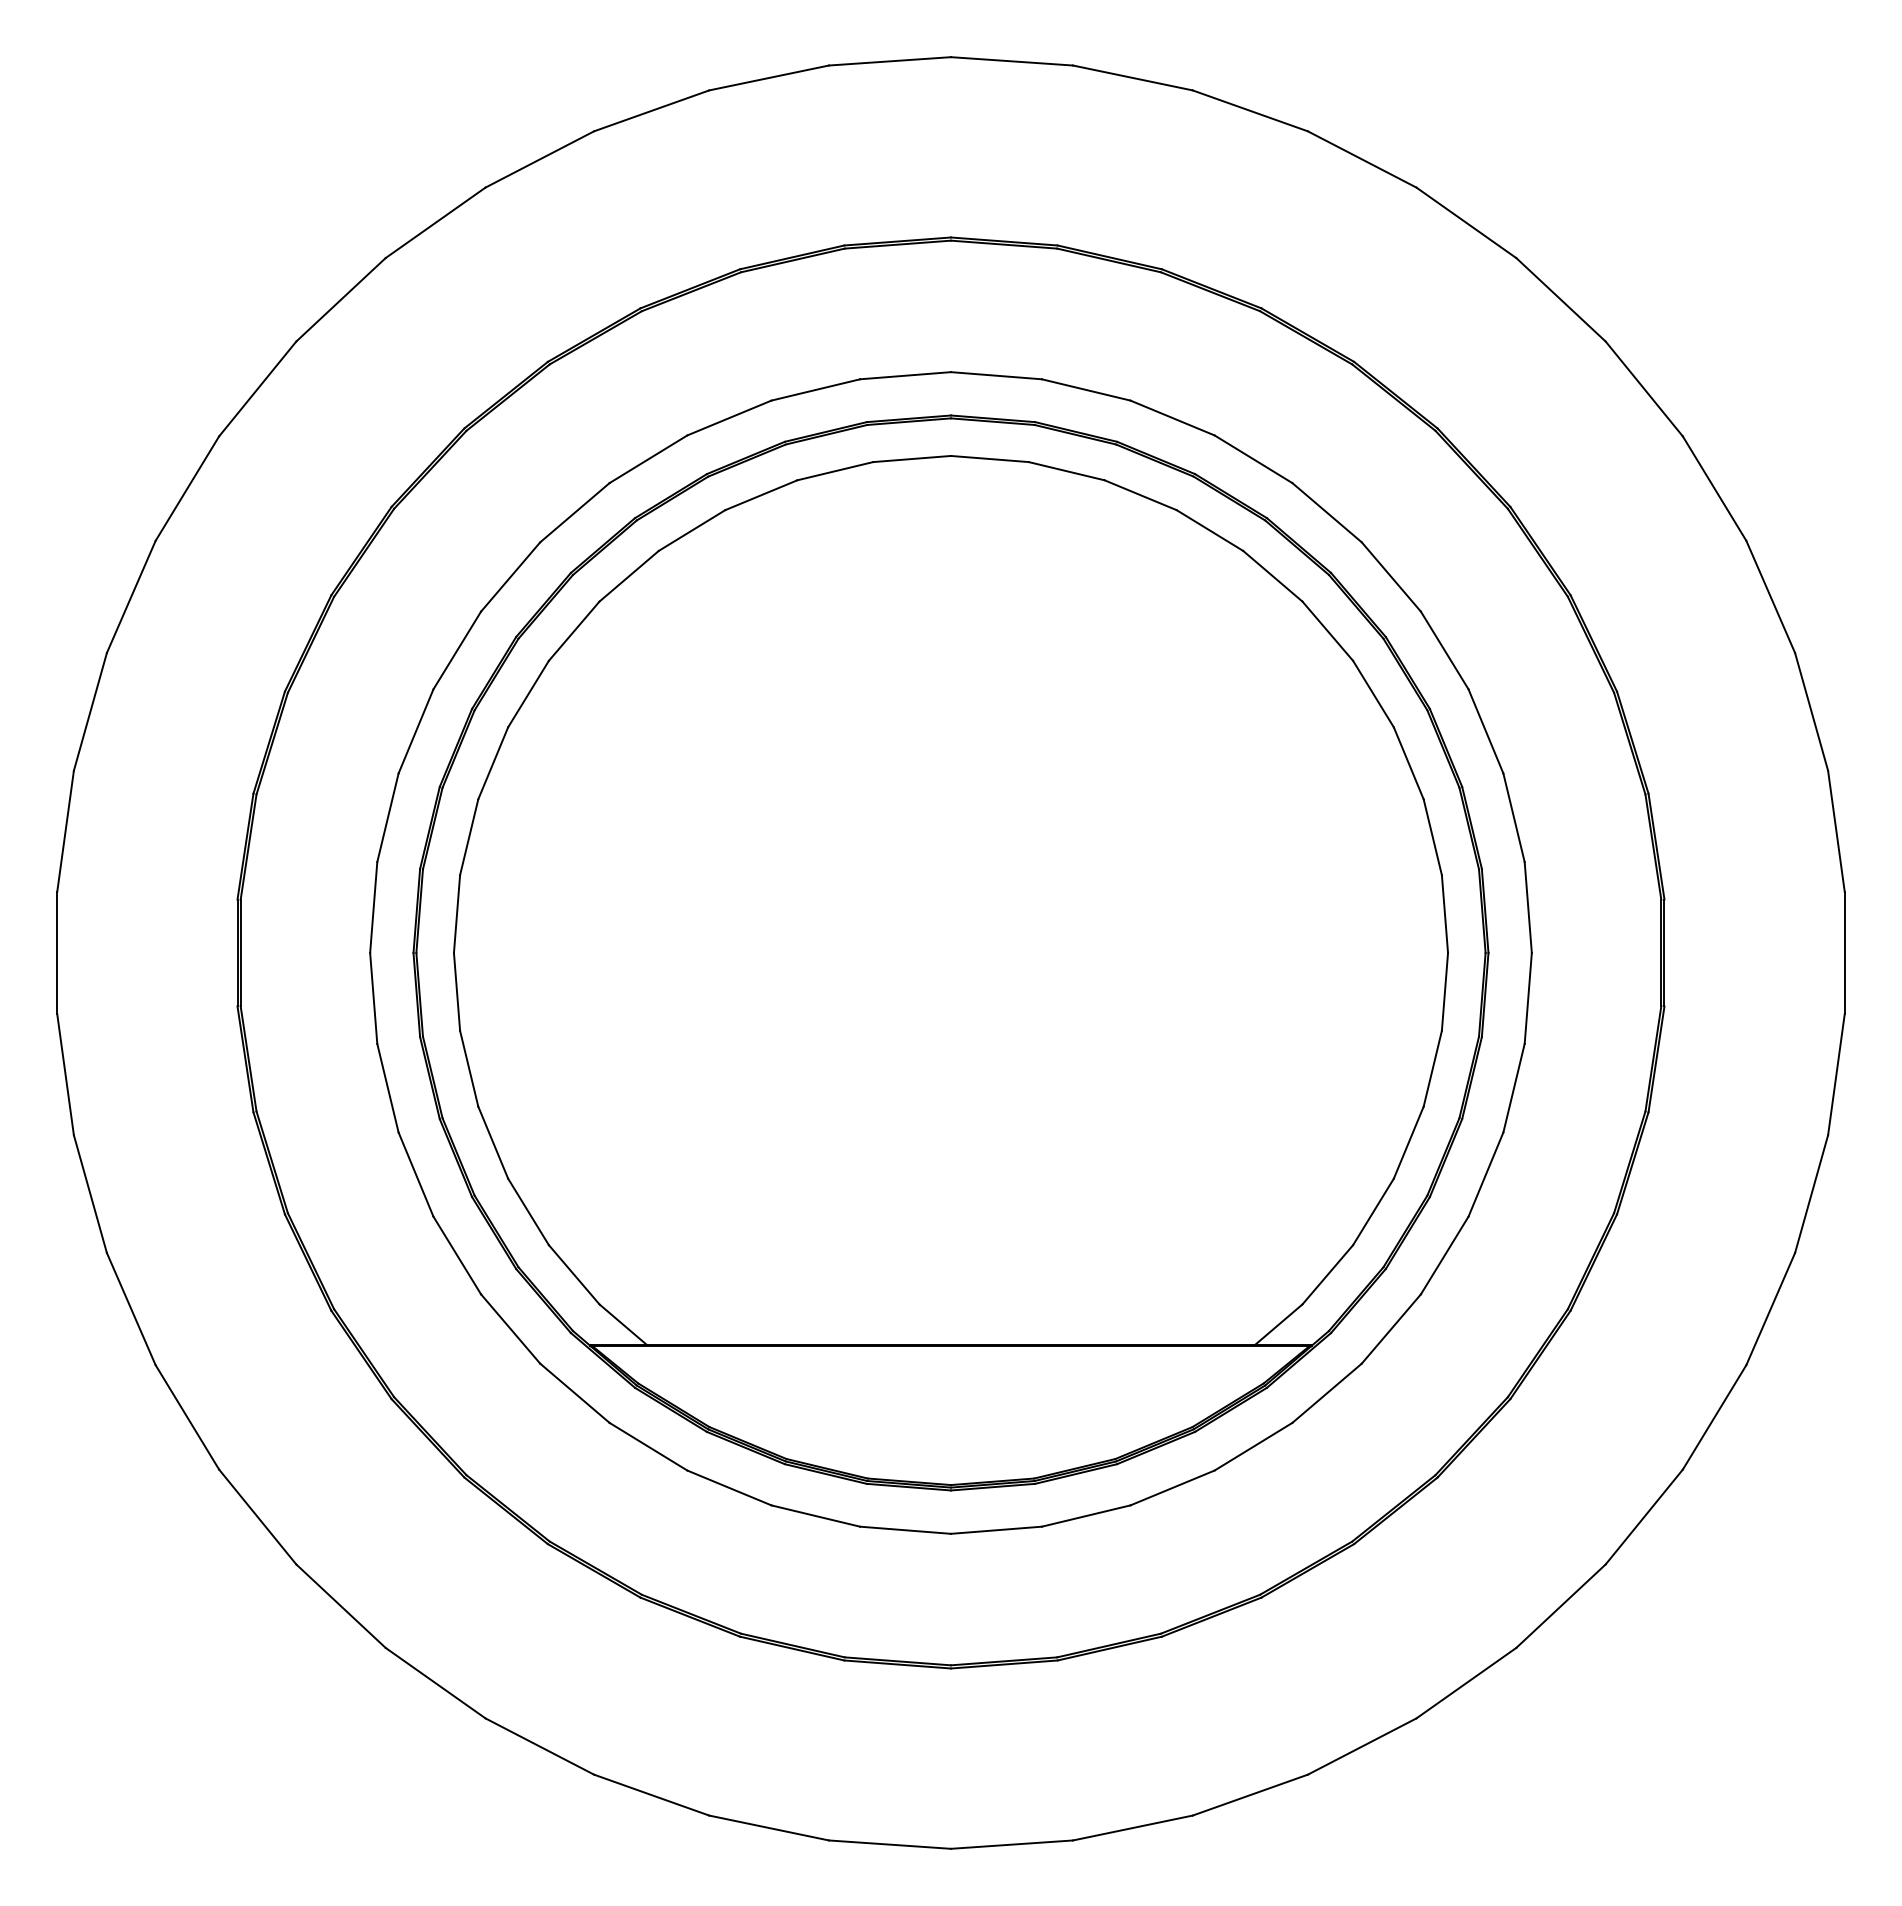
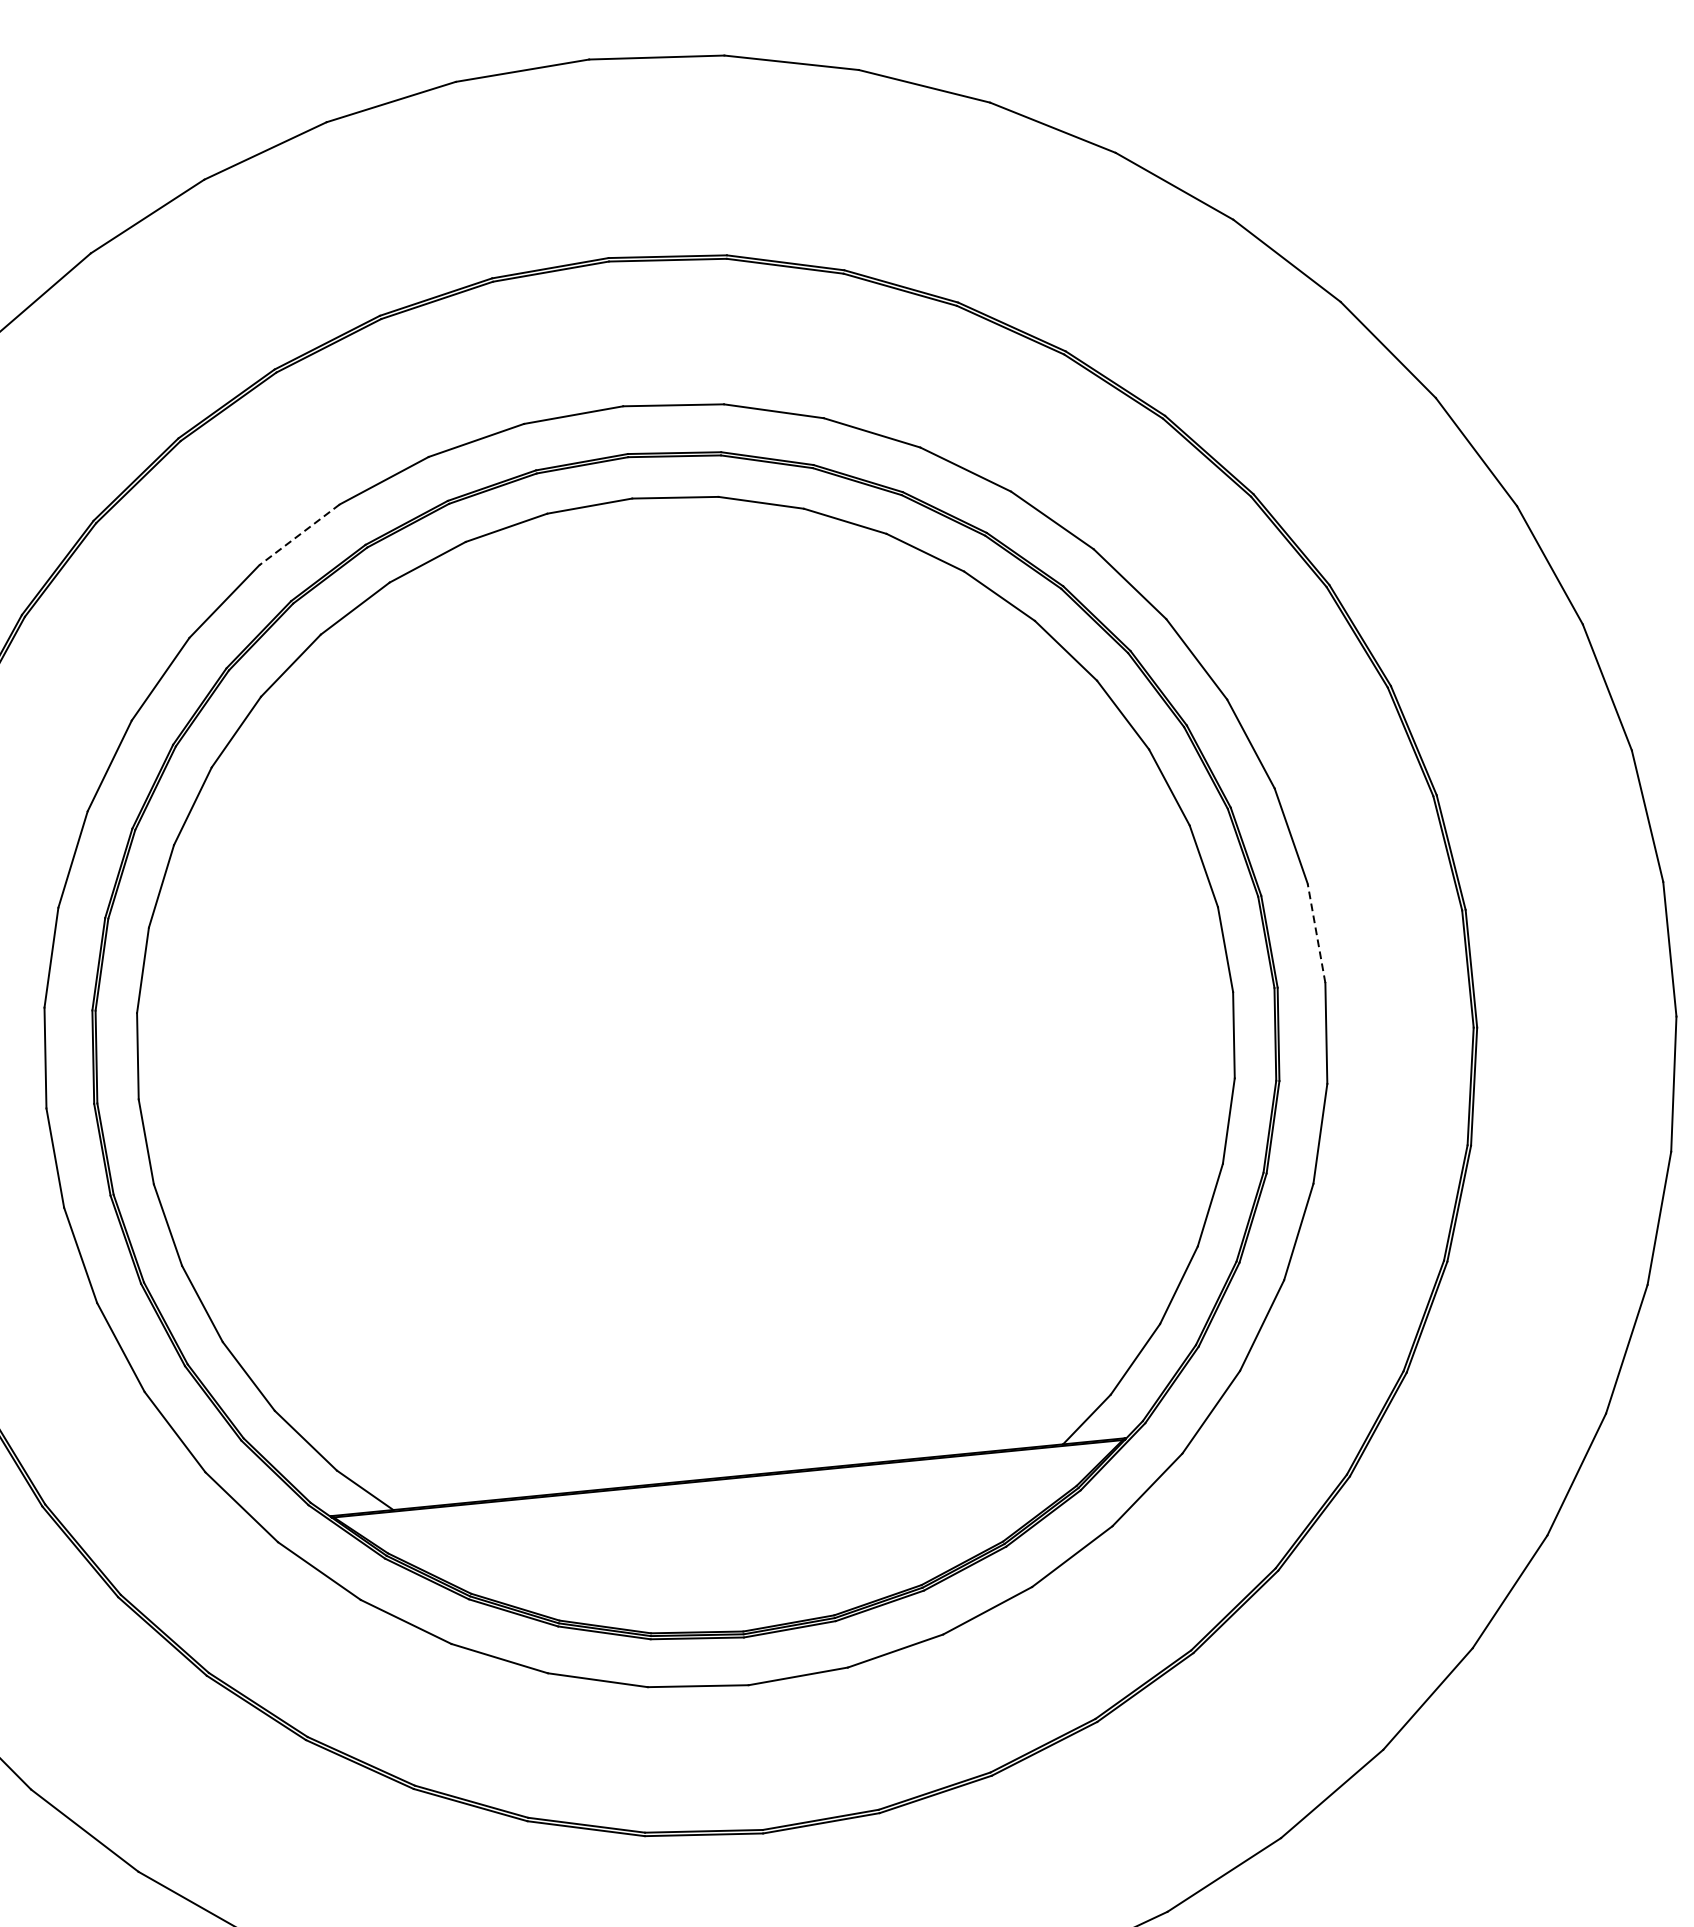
line: (648, 459) -> (299, 535), solid -> dashed
line: (1528, 907) -> (1316, 933), solid -> dashed

